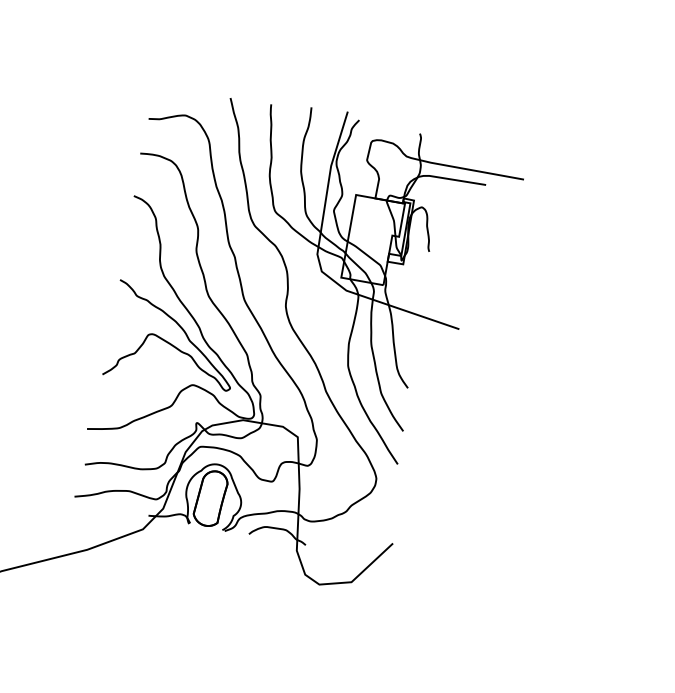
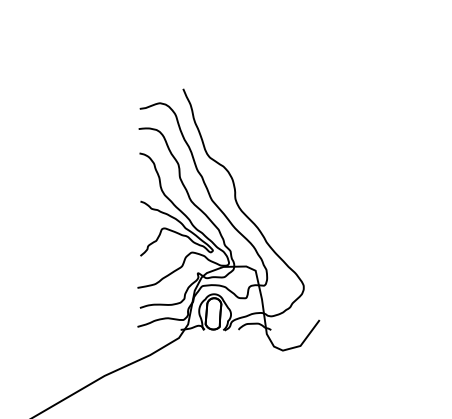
part: (368, 286) -> (279, 179), removed

